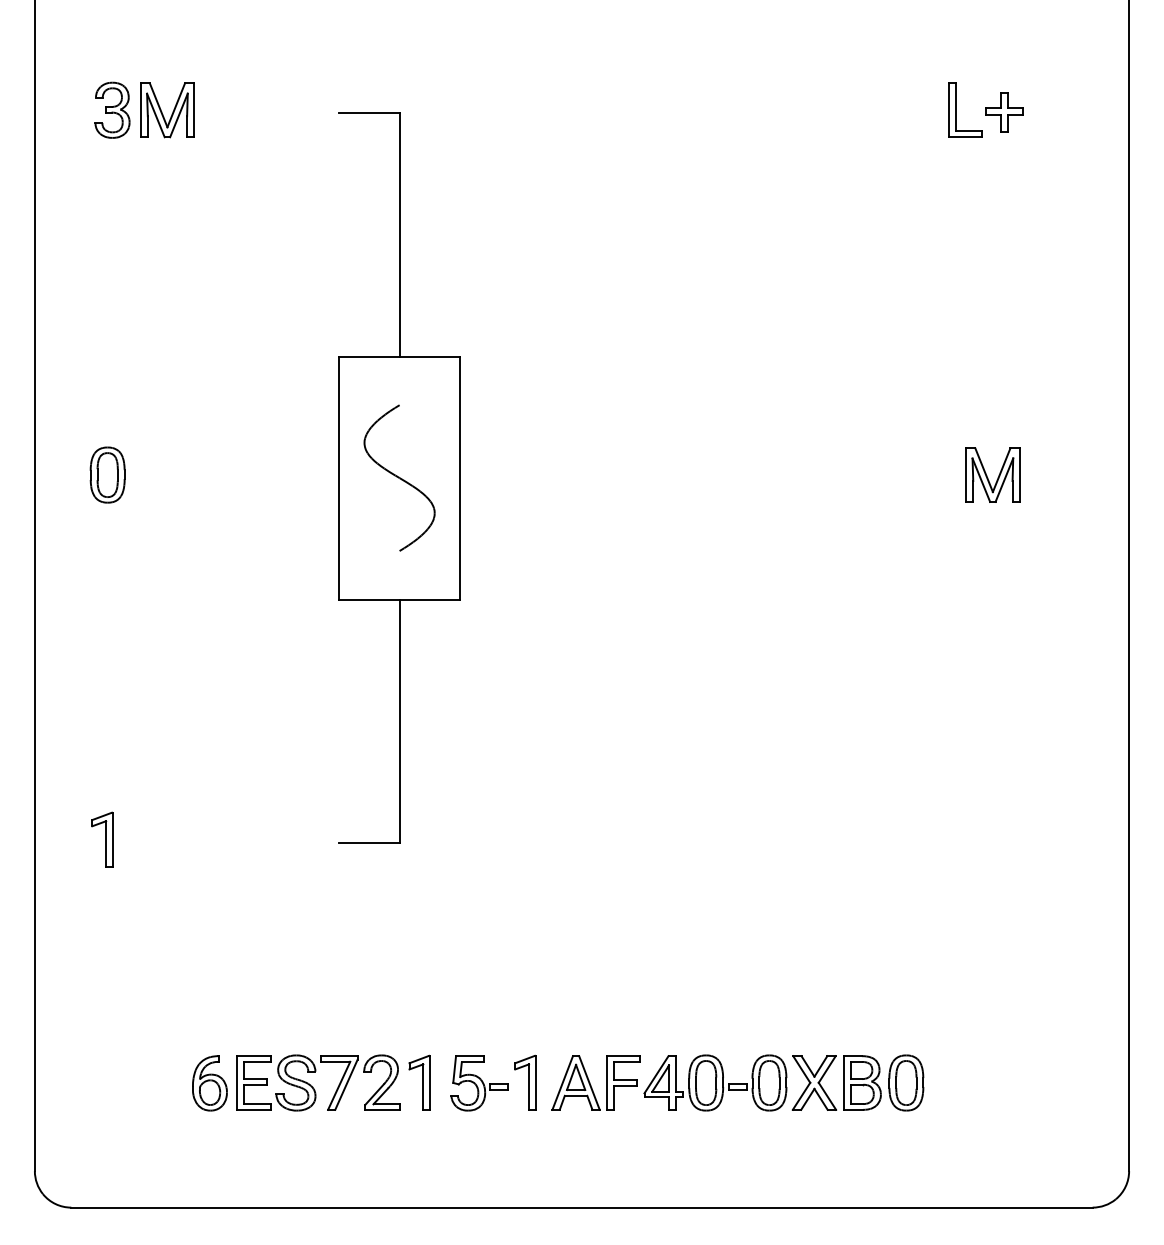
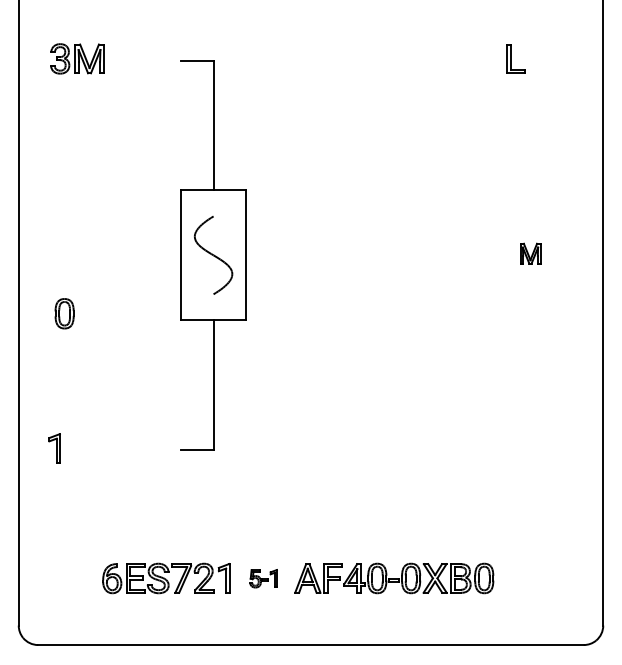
part: (1004, 111) -> (536, 59), removed
part: (107, 474) -> (64, 313), moved
part: (992, 474) -> (530, 253), size x0.7
part: (493, 1083) -> (263, 578), size x0.6

